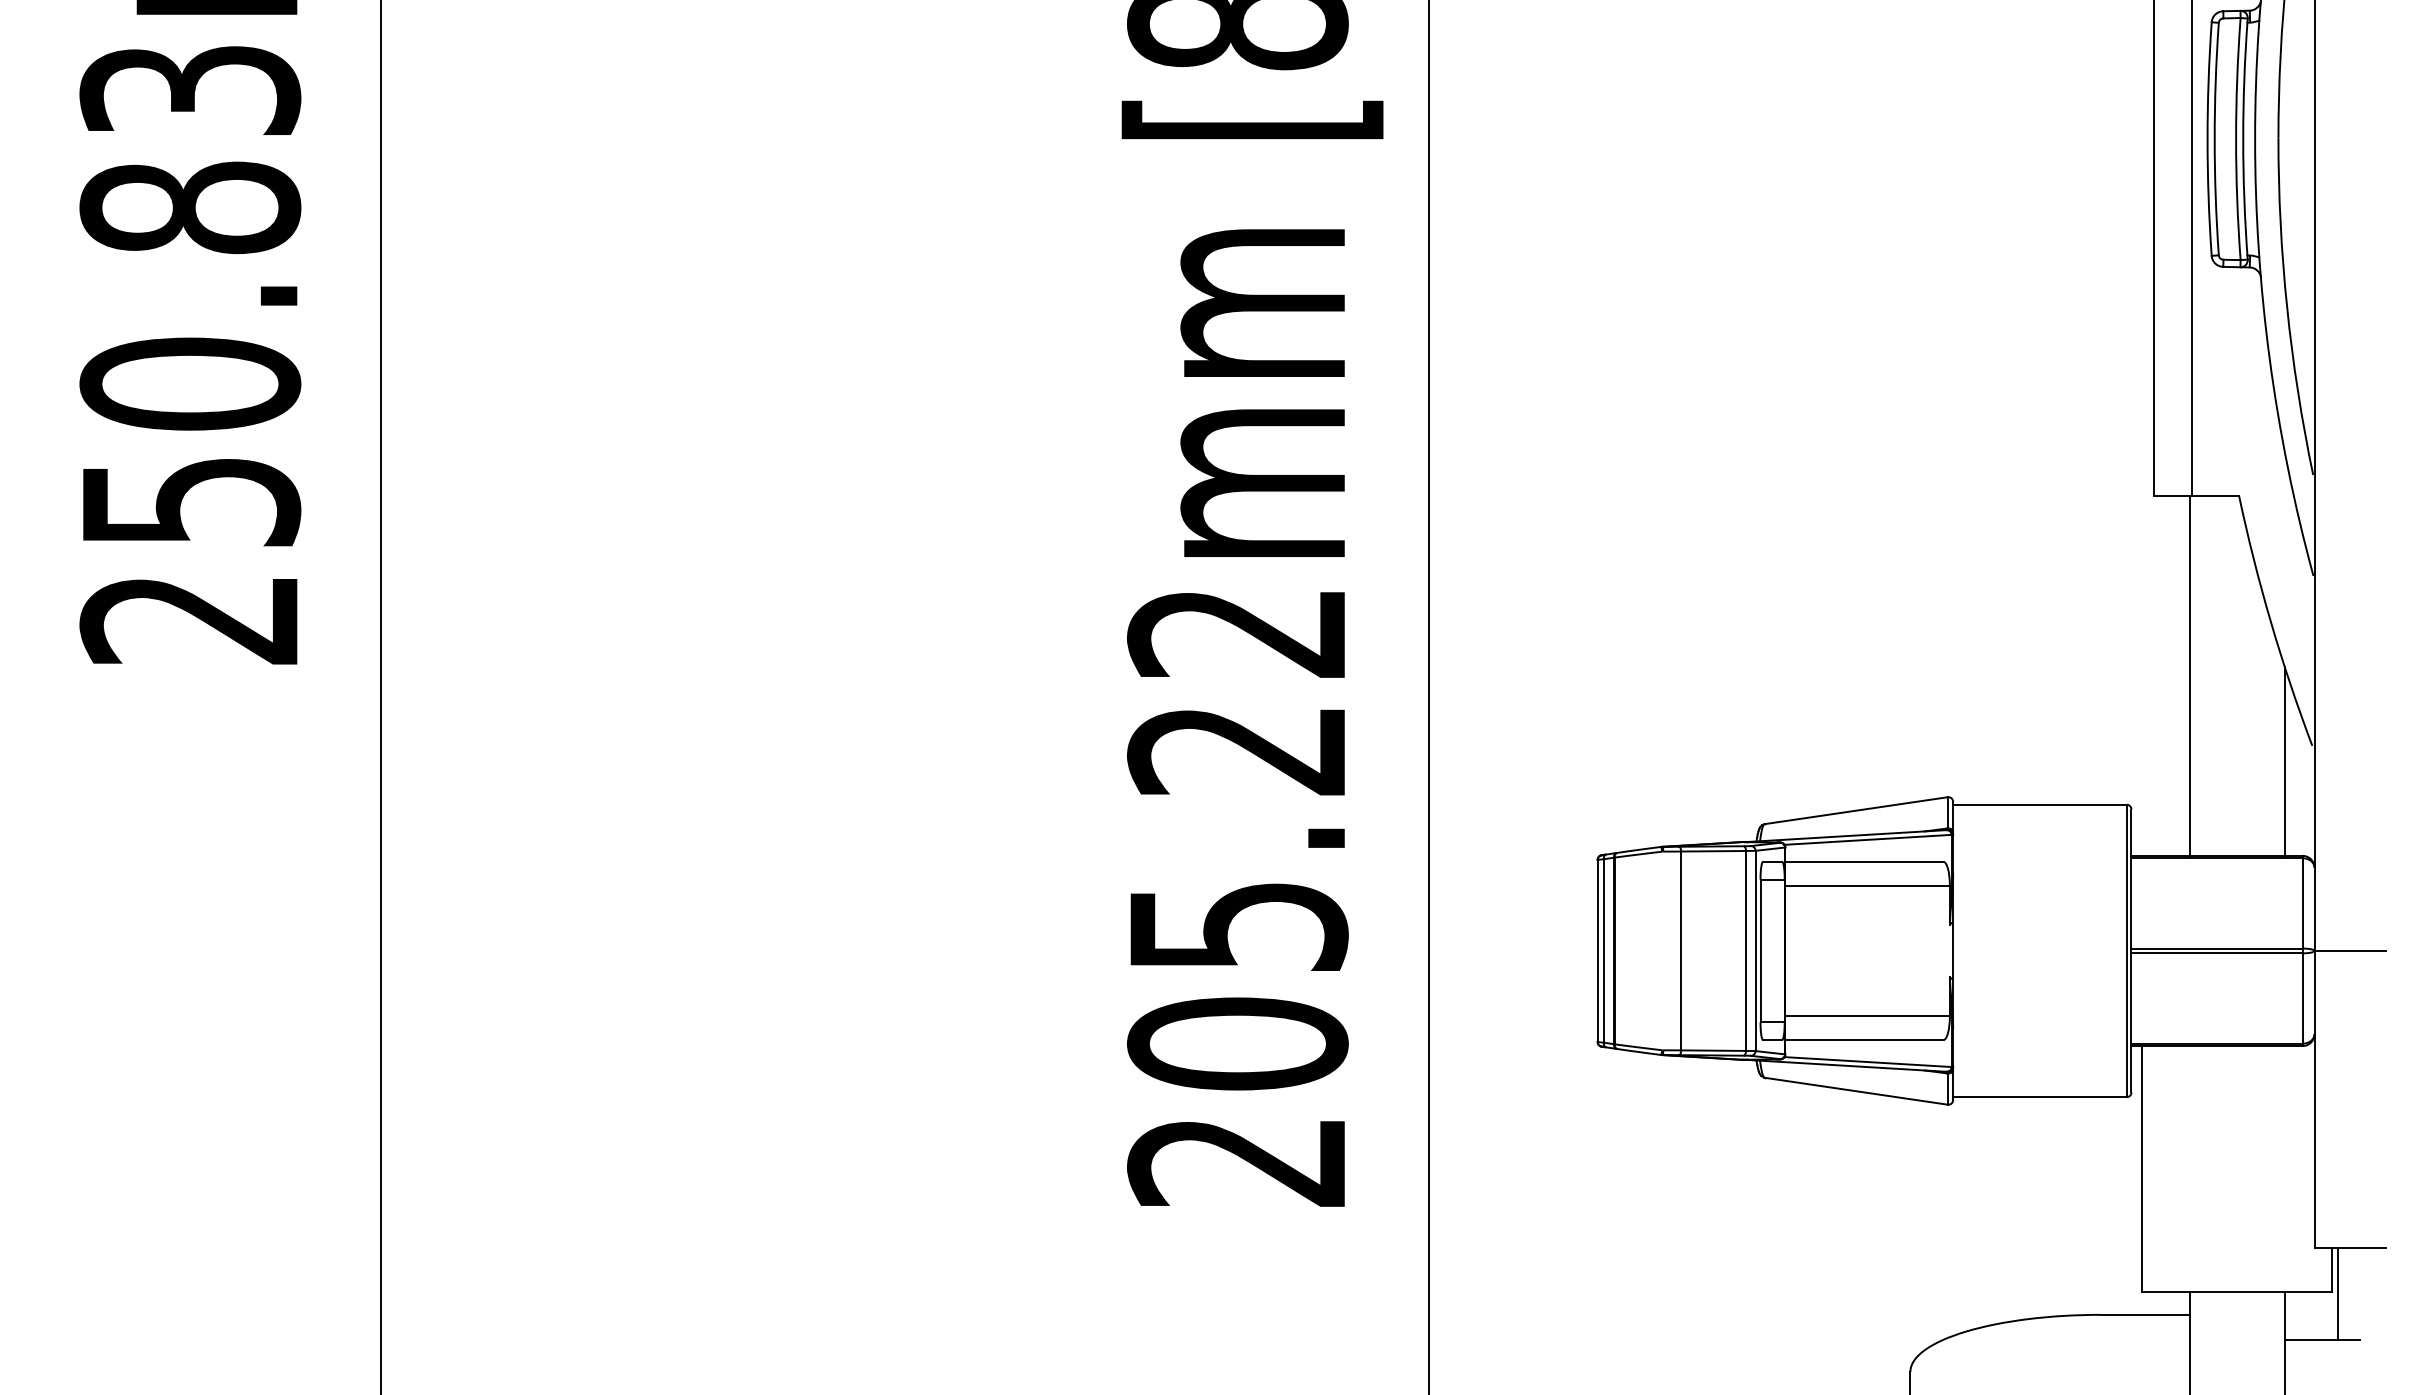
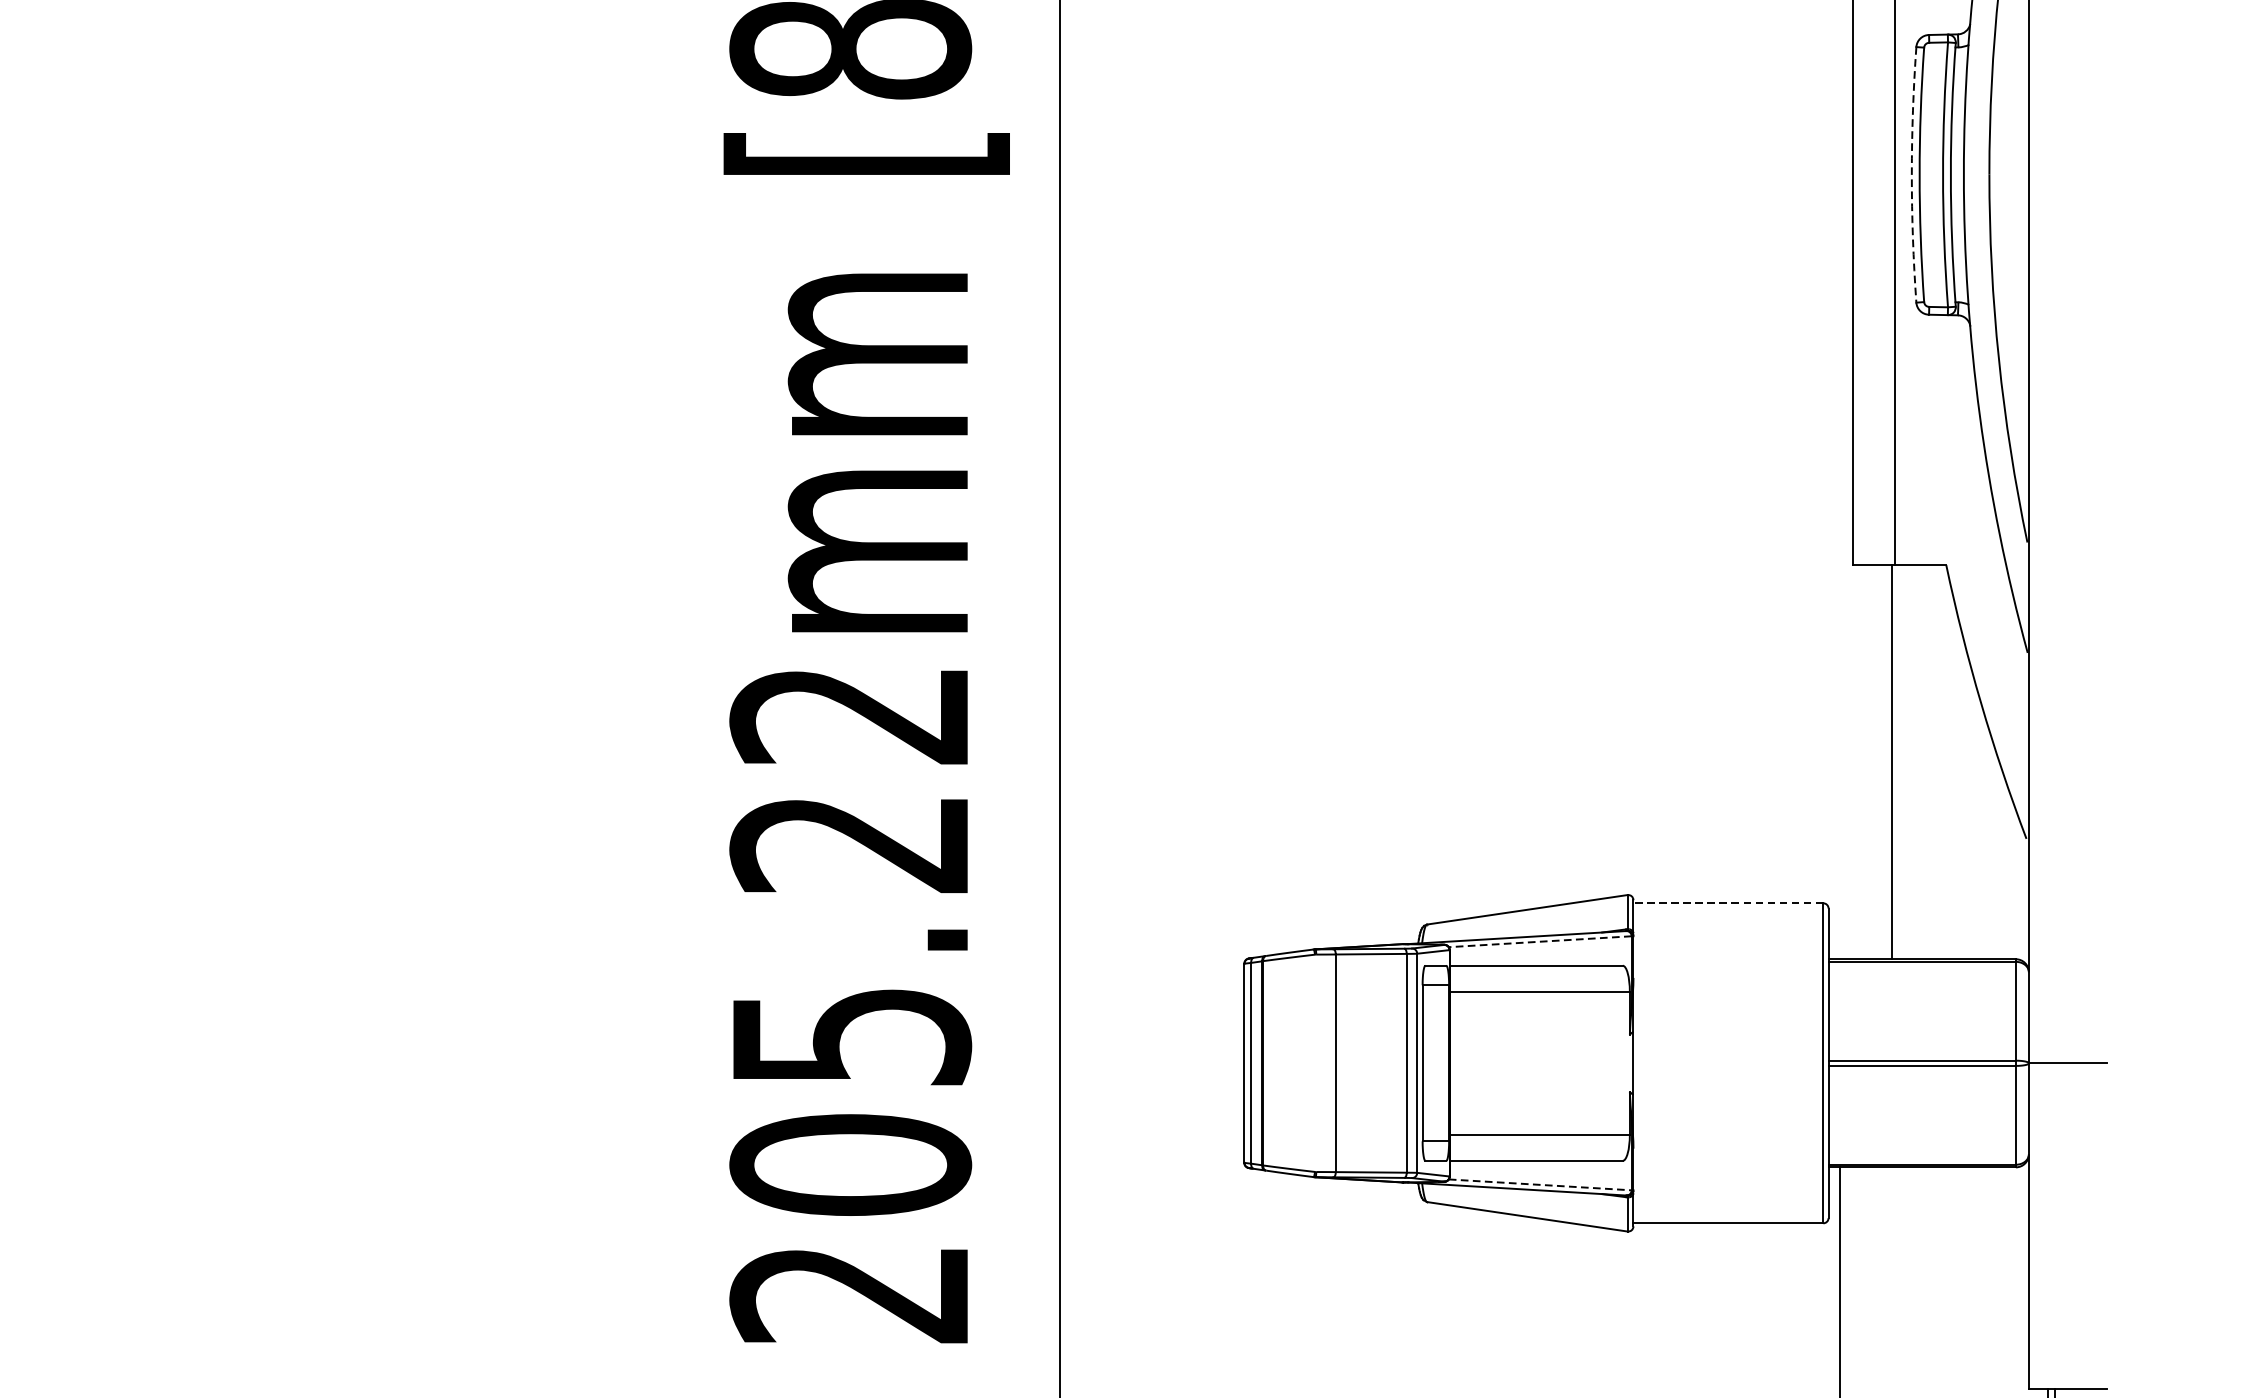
arc: (2207, 139) -> (1911, 175), solid -> dashed
line: (2284, 760) -> (1996, 854), removed
line: (2039, 804) -> (1727, 903), solid -> dashed
line: (1867, 839) -> (1539, 941), solid -> dashed
line: (1867, 1062) -> (1539, 1185), solid -> dashed

